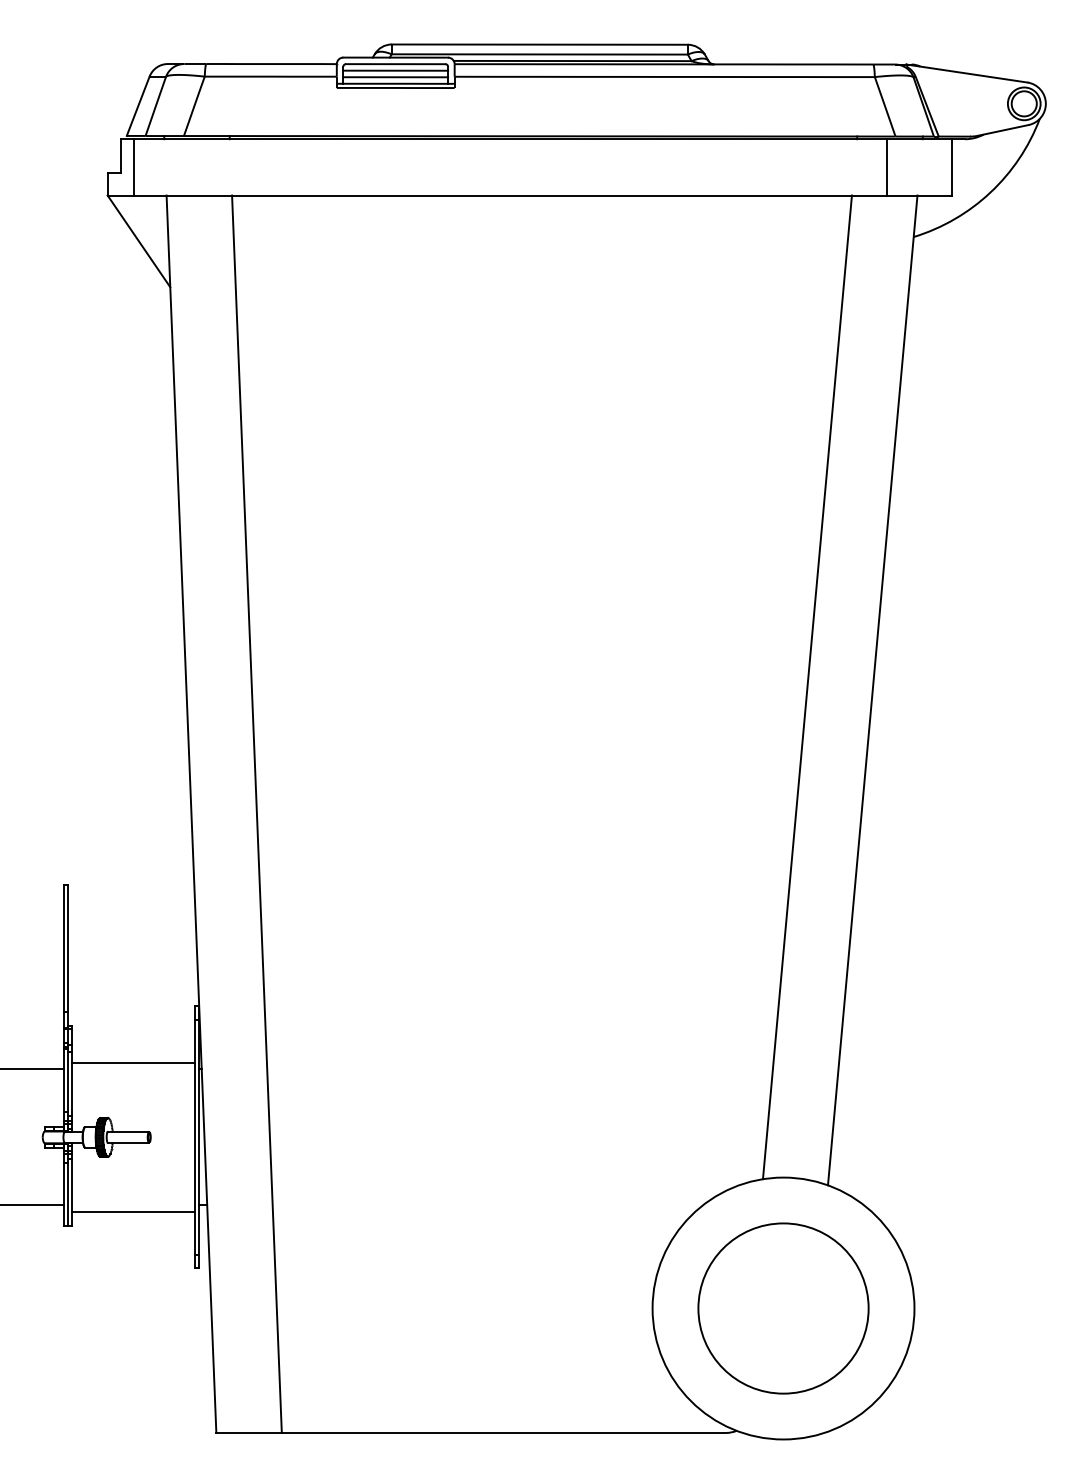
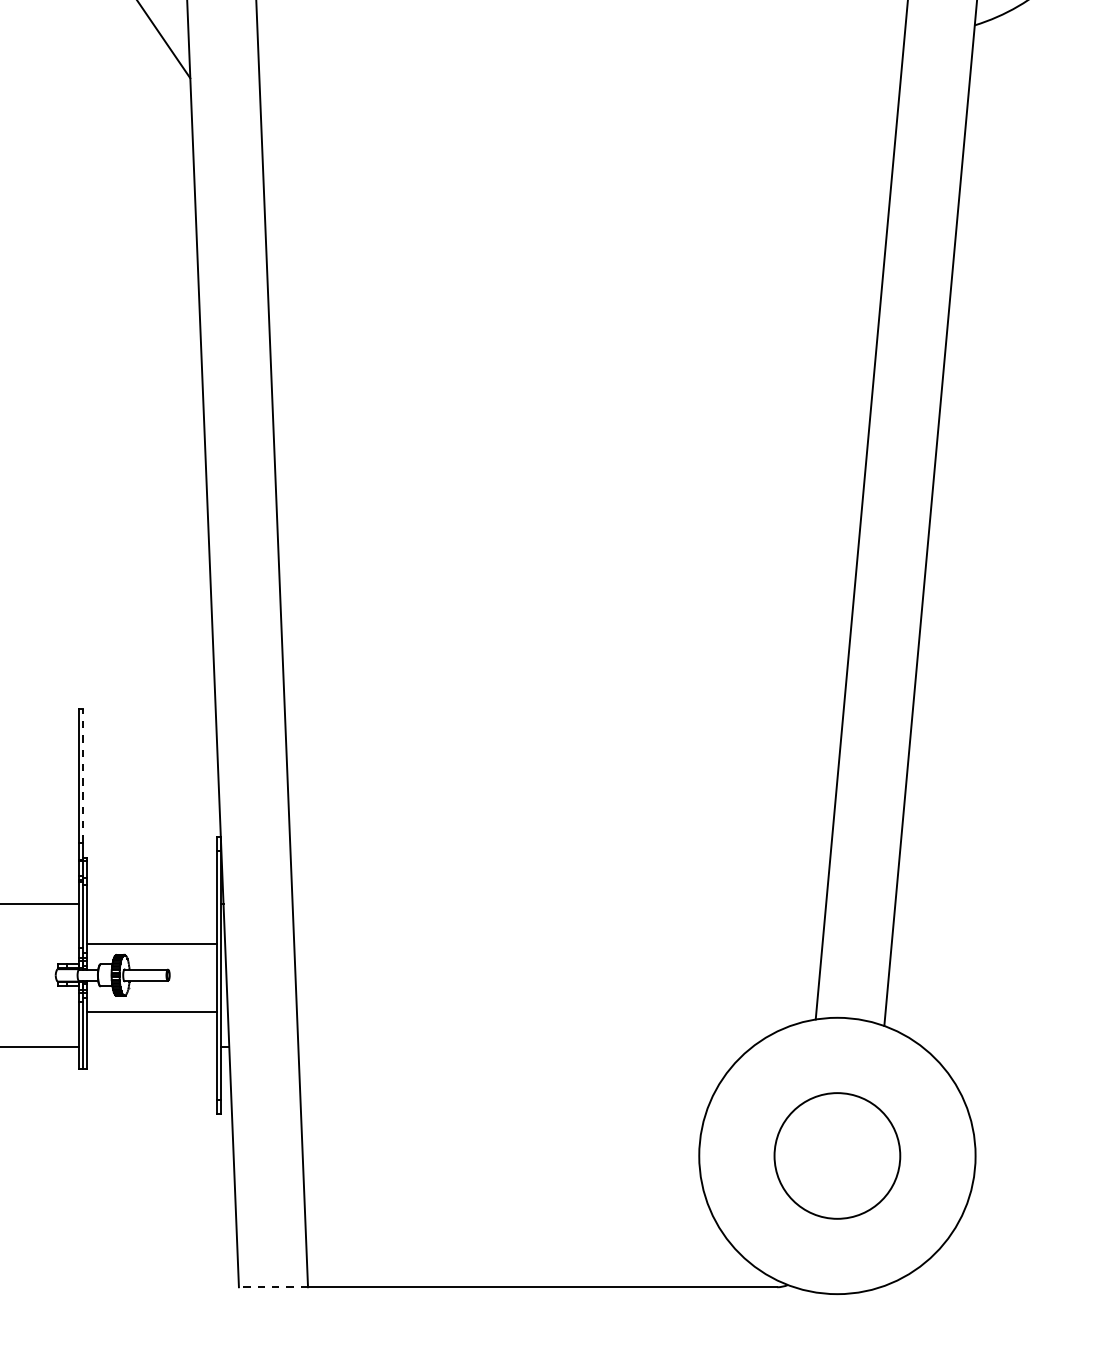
line: (68, 947) -> (82, 775), solid -> dashed
line: (133, 1062) -> (151, 943), moved
line: (133, 1212) -> (151, 1012), moved
circle: (783, 1308) -> (837, 1155), size x0.7
line: (249, 1432) -> (273, 1286), solid -> dashed

